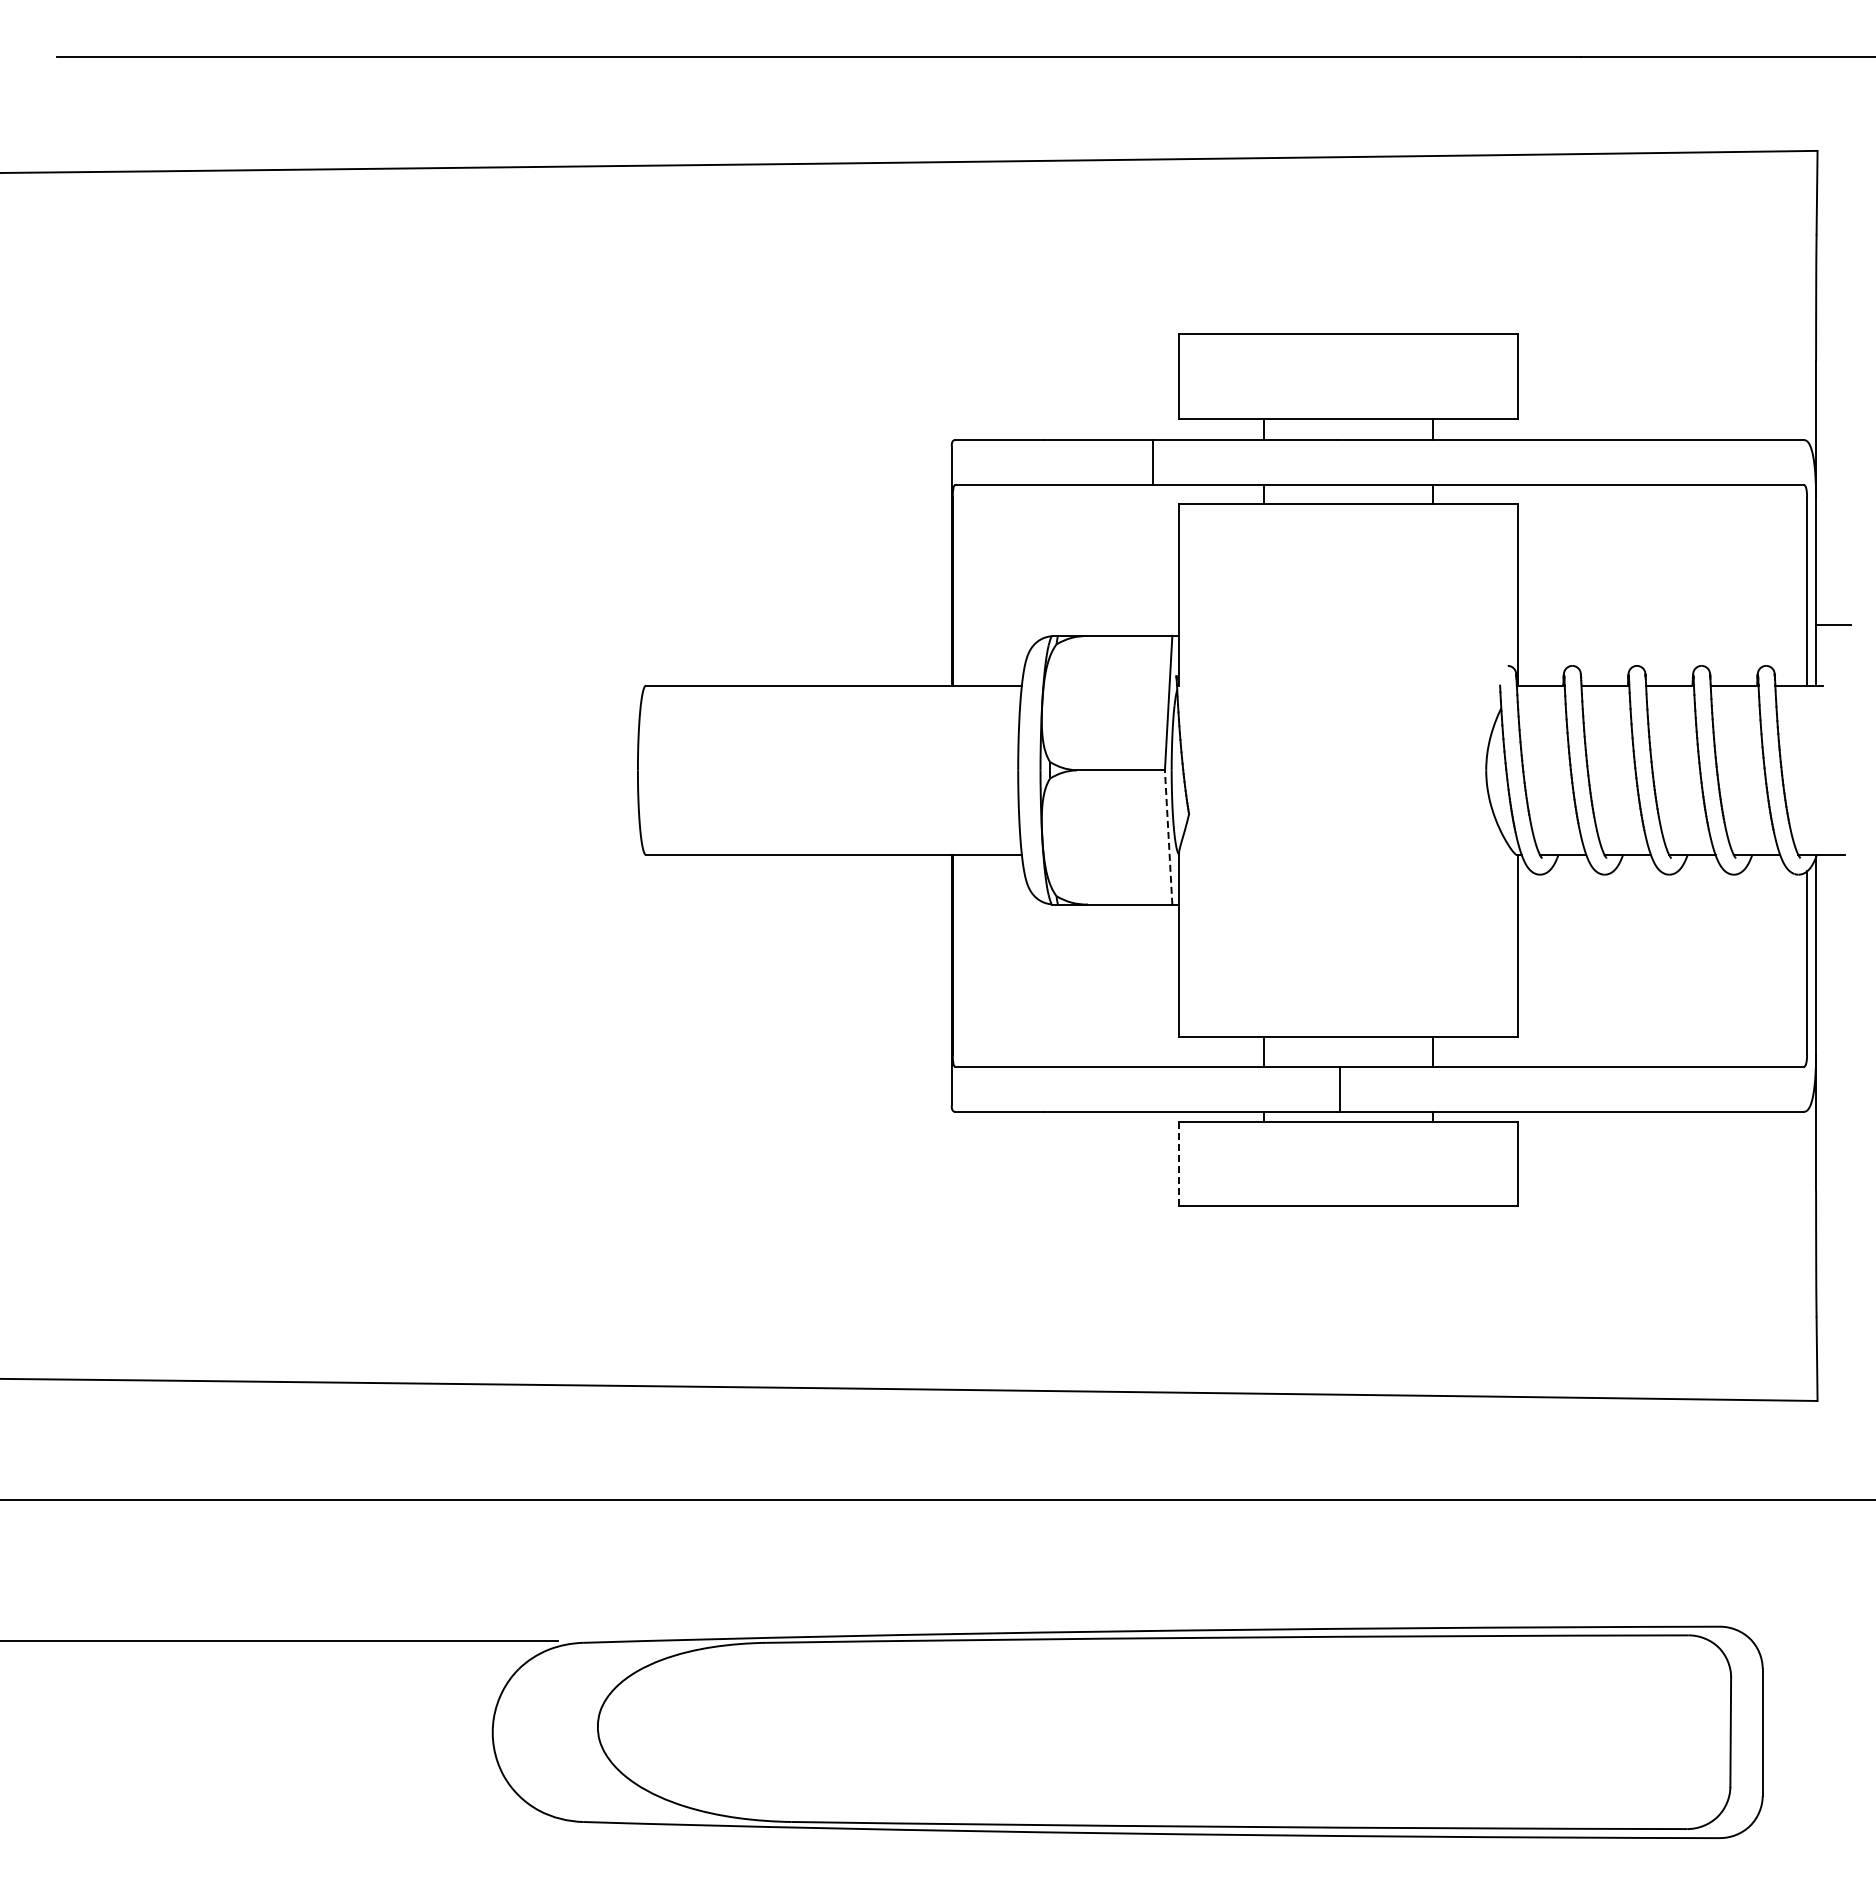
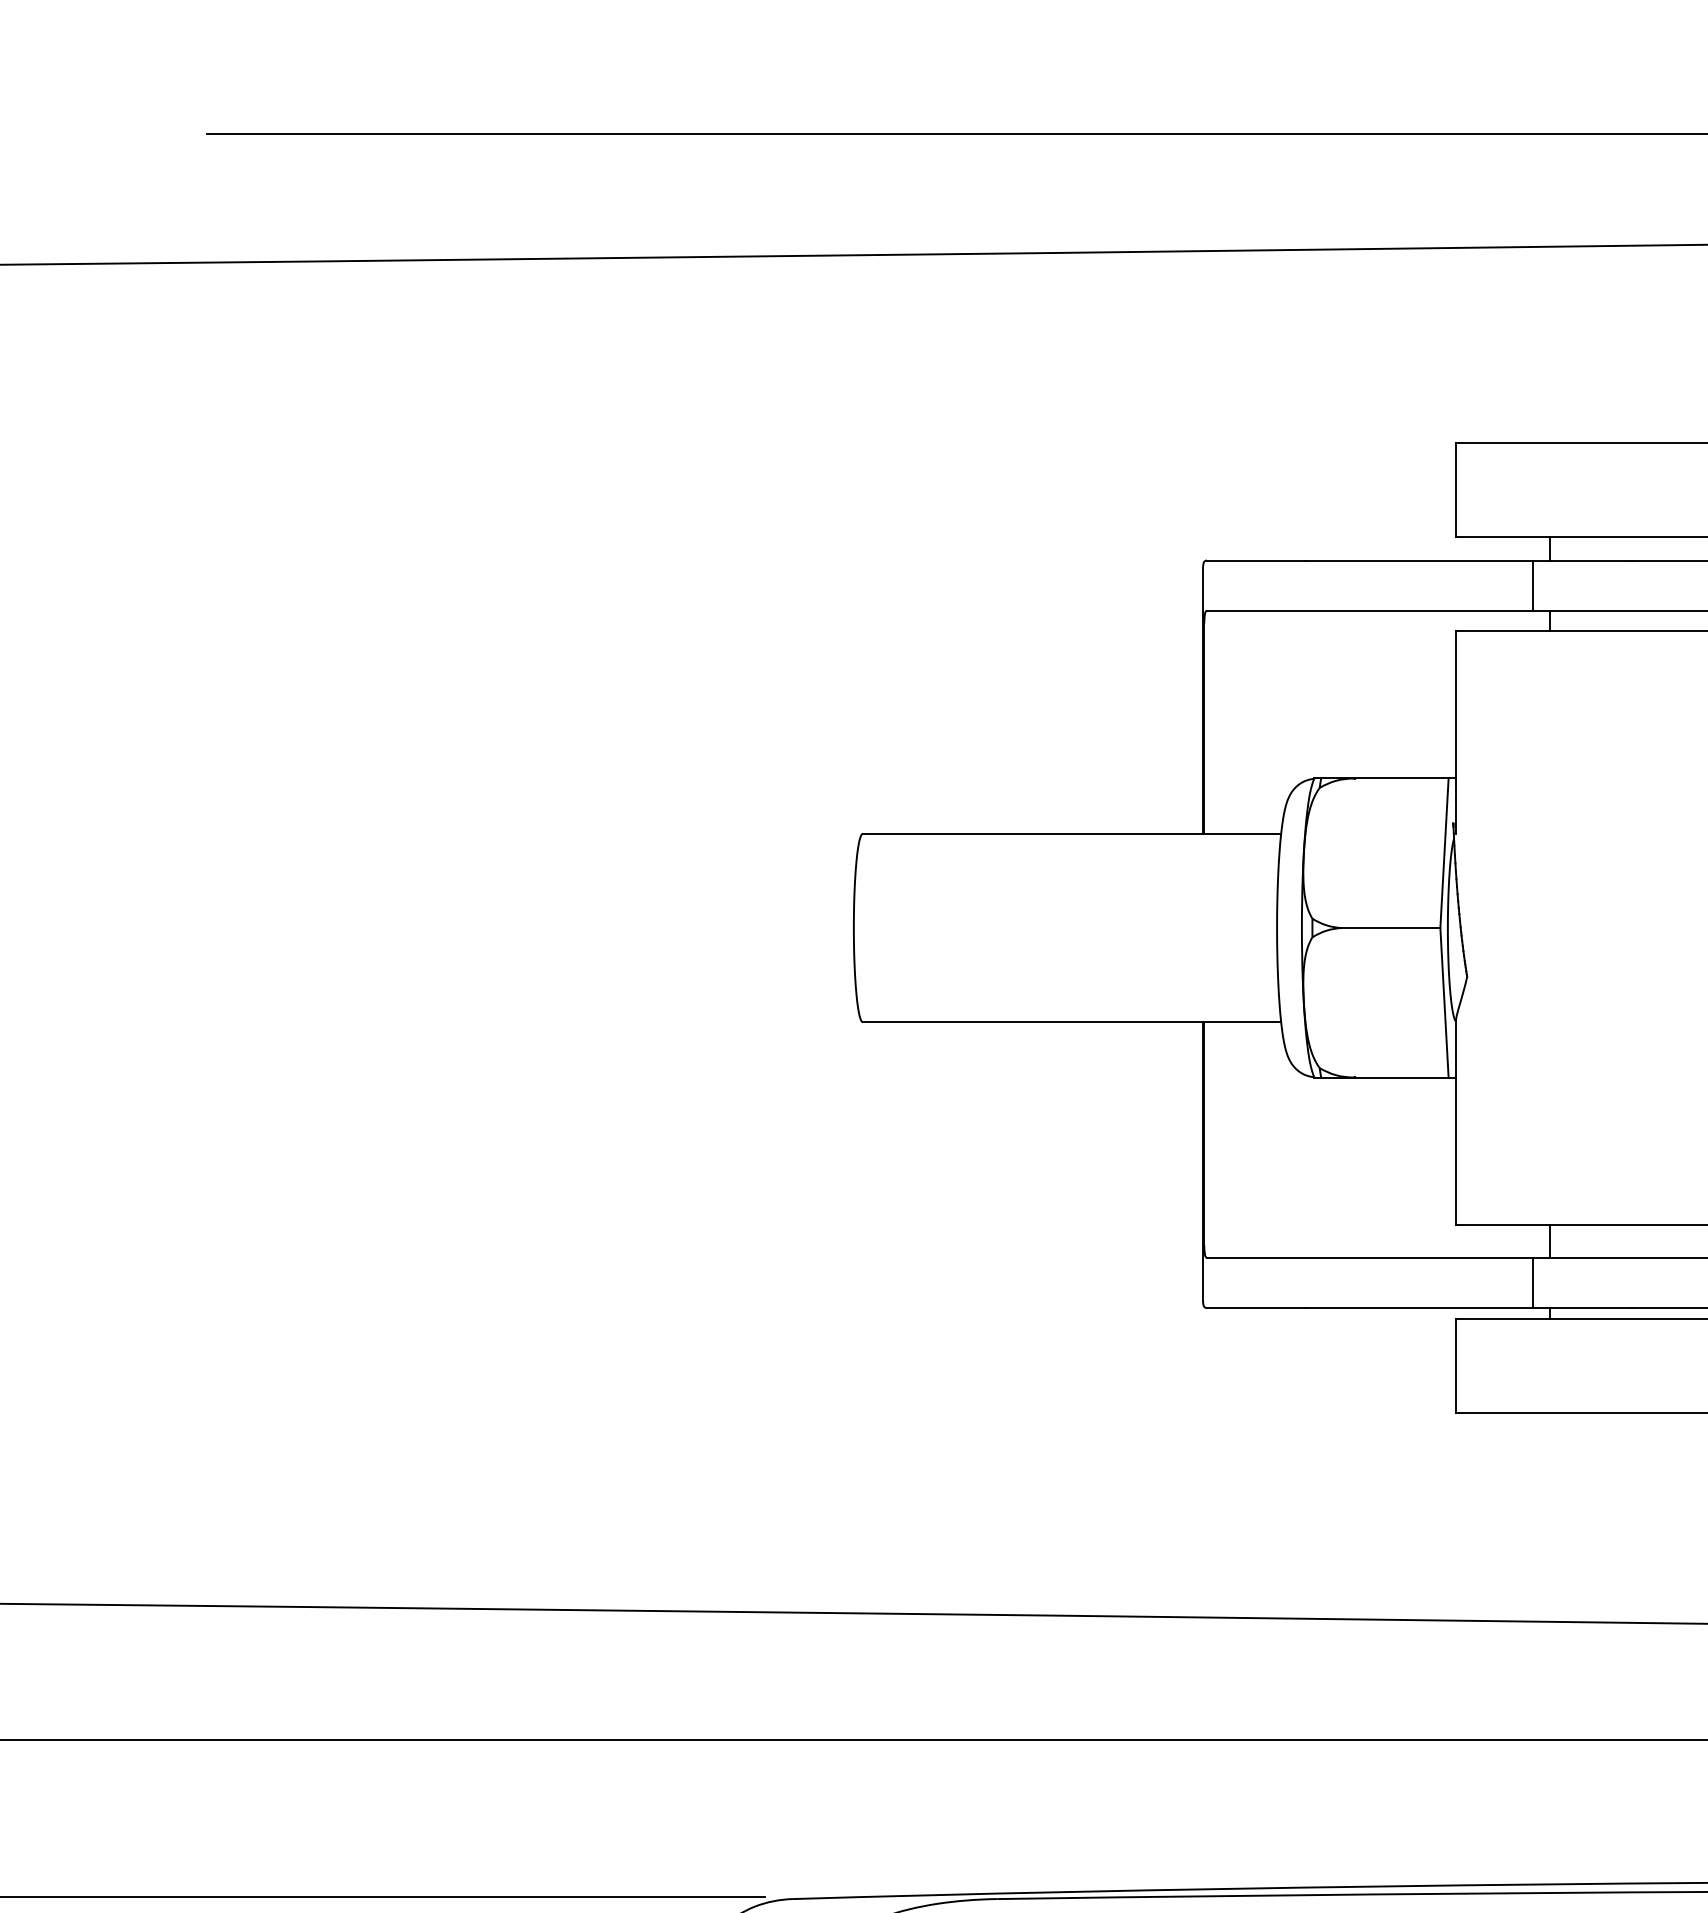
line: (1153, 462) -> (1533, 585), moved
line: (1168, 837) -> (1444, 1002), dashed -> solid
line: (1340, 1088) -> (1533, 1282), moved
line: (1179, 1163) -> (1456, 1365), dashed -> solid

